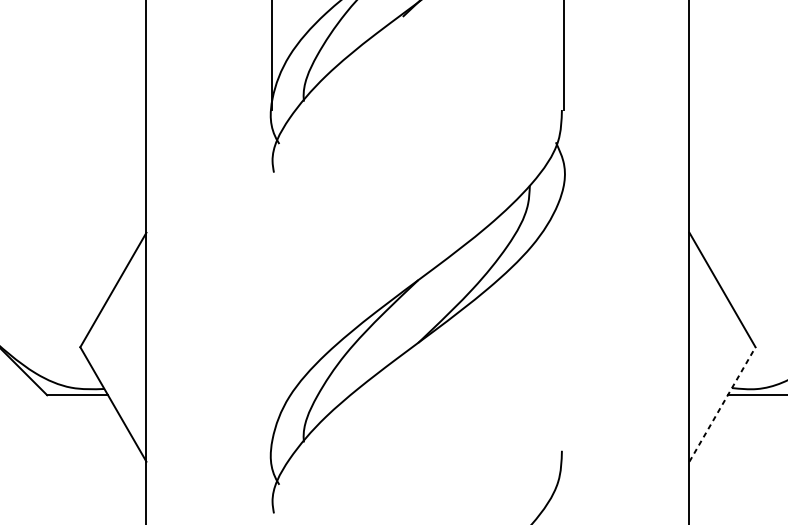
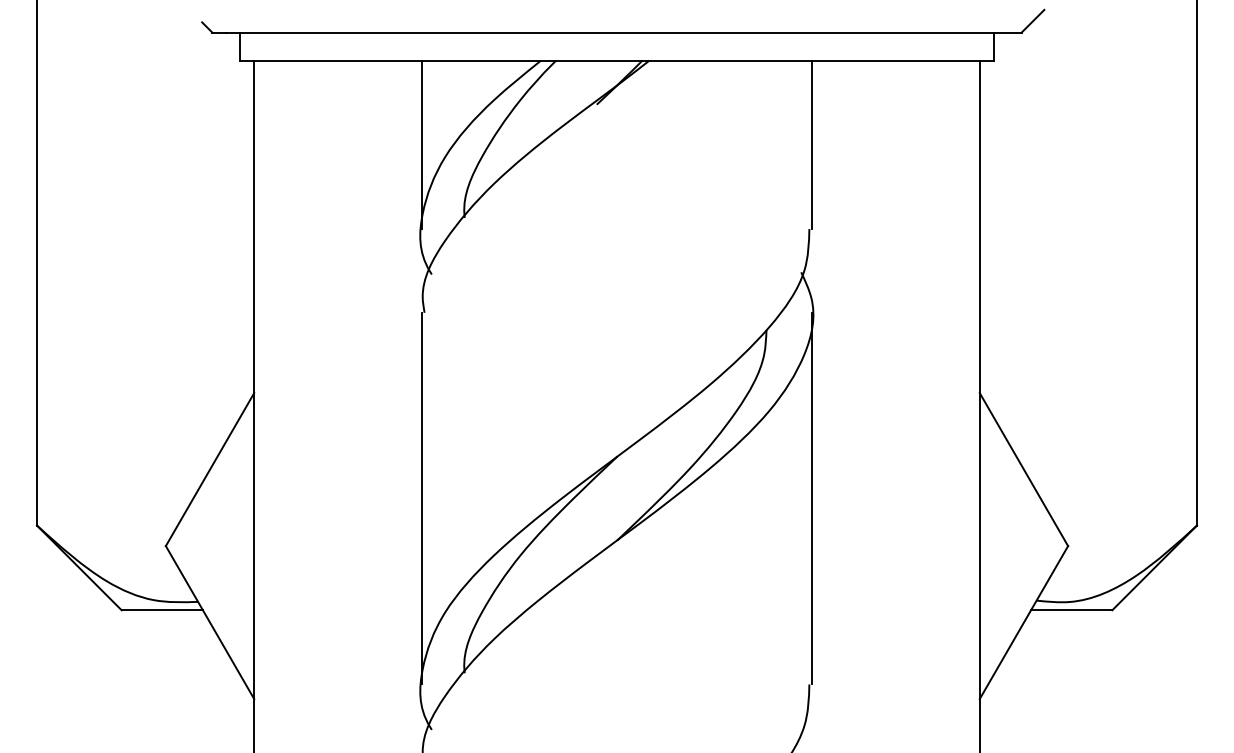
line: (271, 311) -> (421, 498), added
line: (564, 311) -> (812, 498), added
line: (722, 404) -> (1024, 622), dashed -> solid

